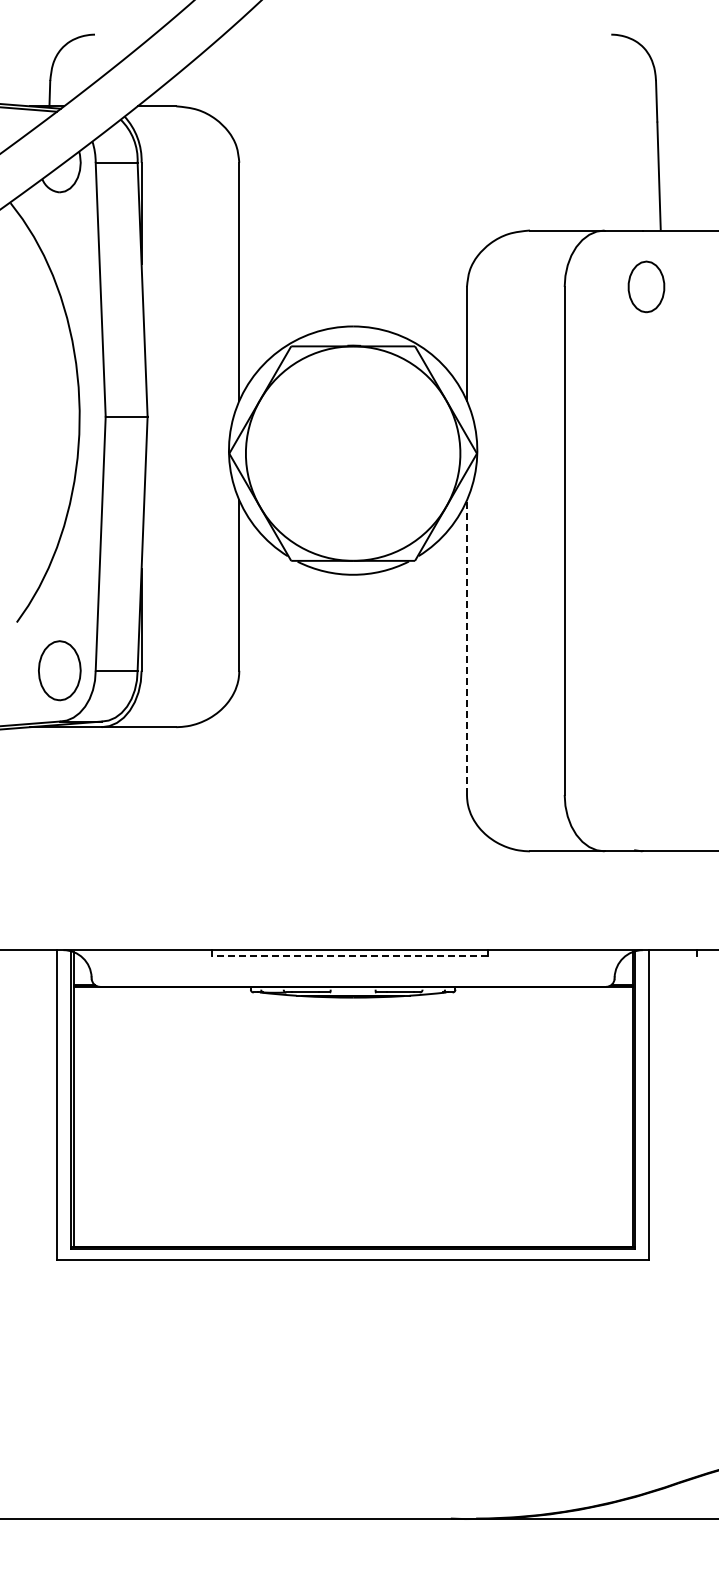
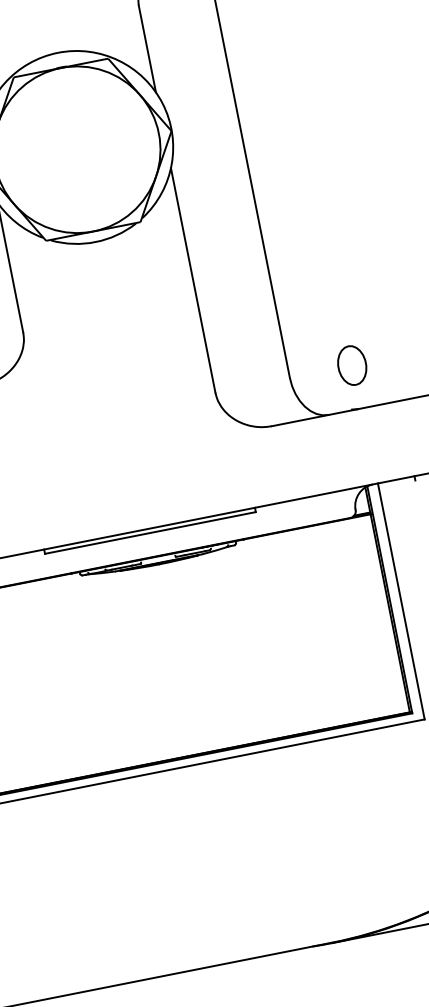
line: (466, 647) -> (192, 280), dashed -> solid
part: (646, 794) -> (352, 365), added
line: (349, 955) -> (150, 532), dashed -> solid

